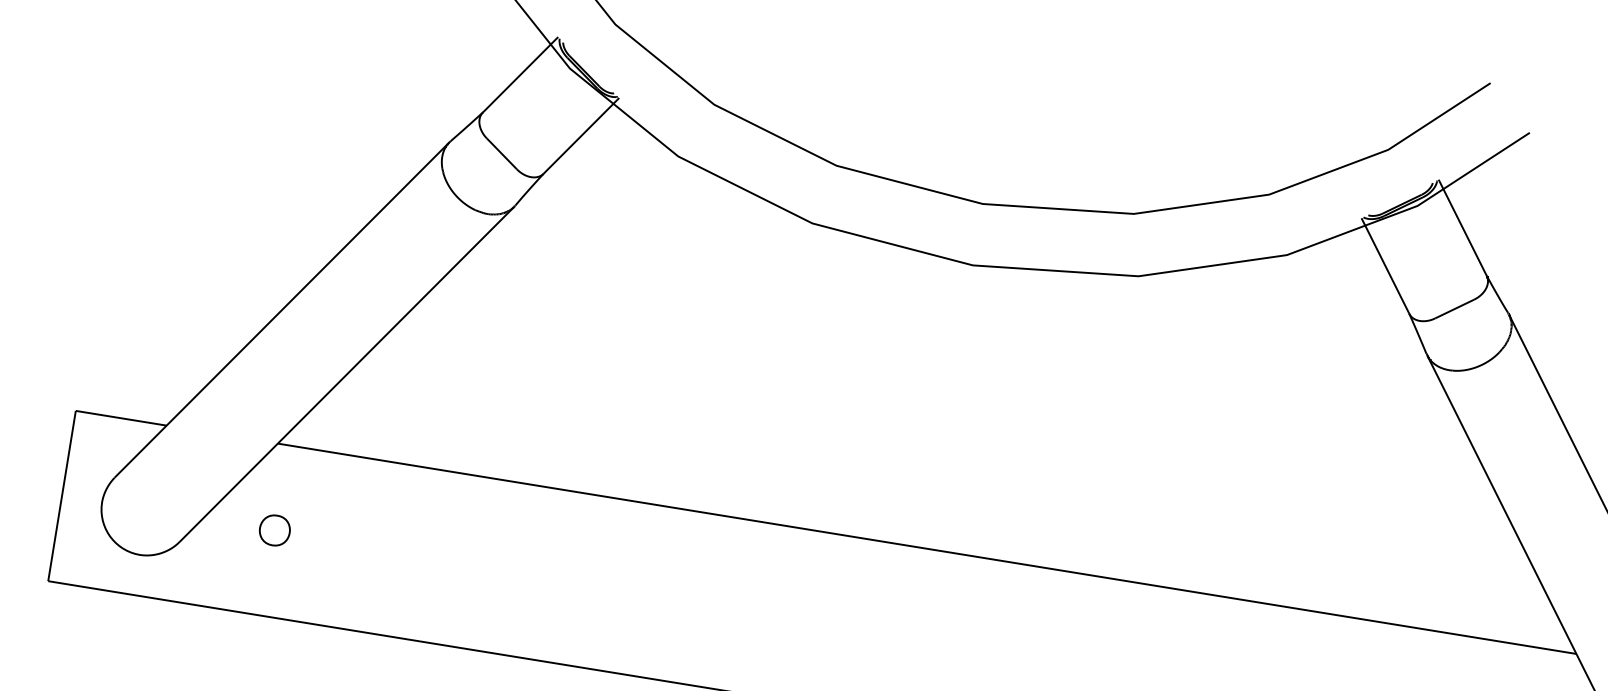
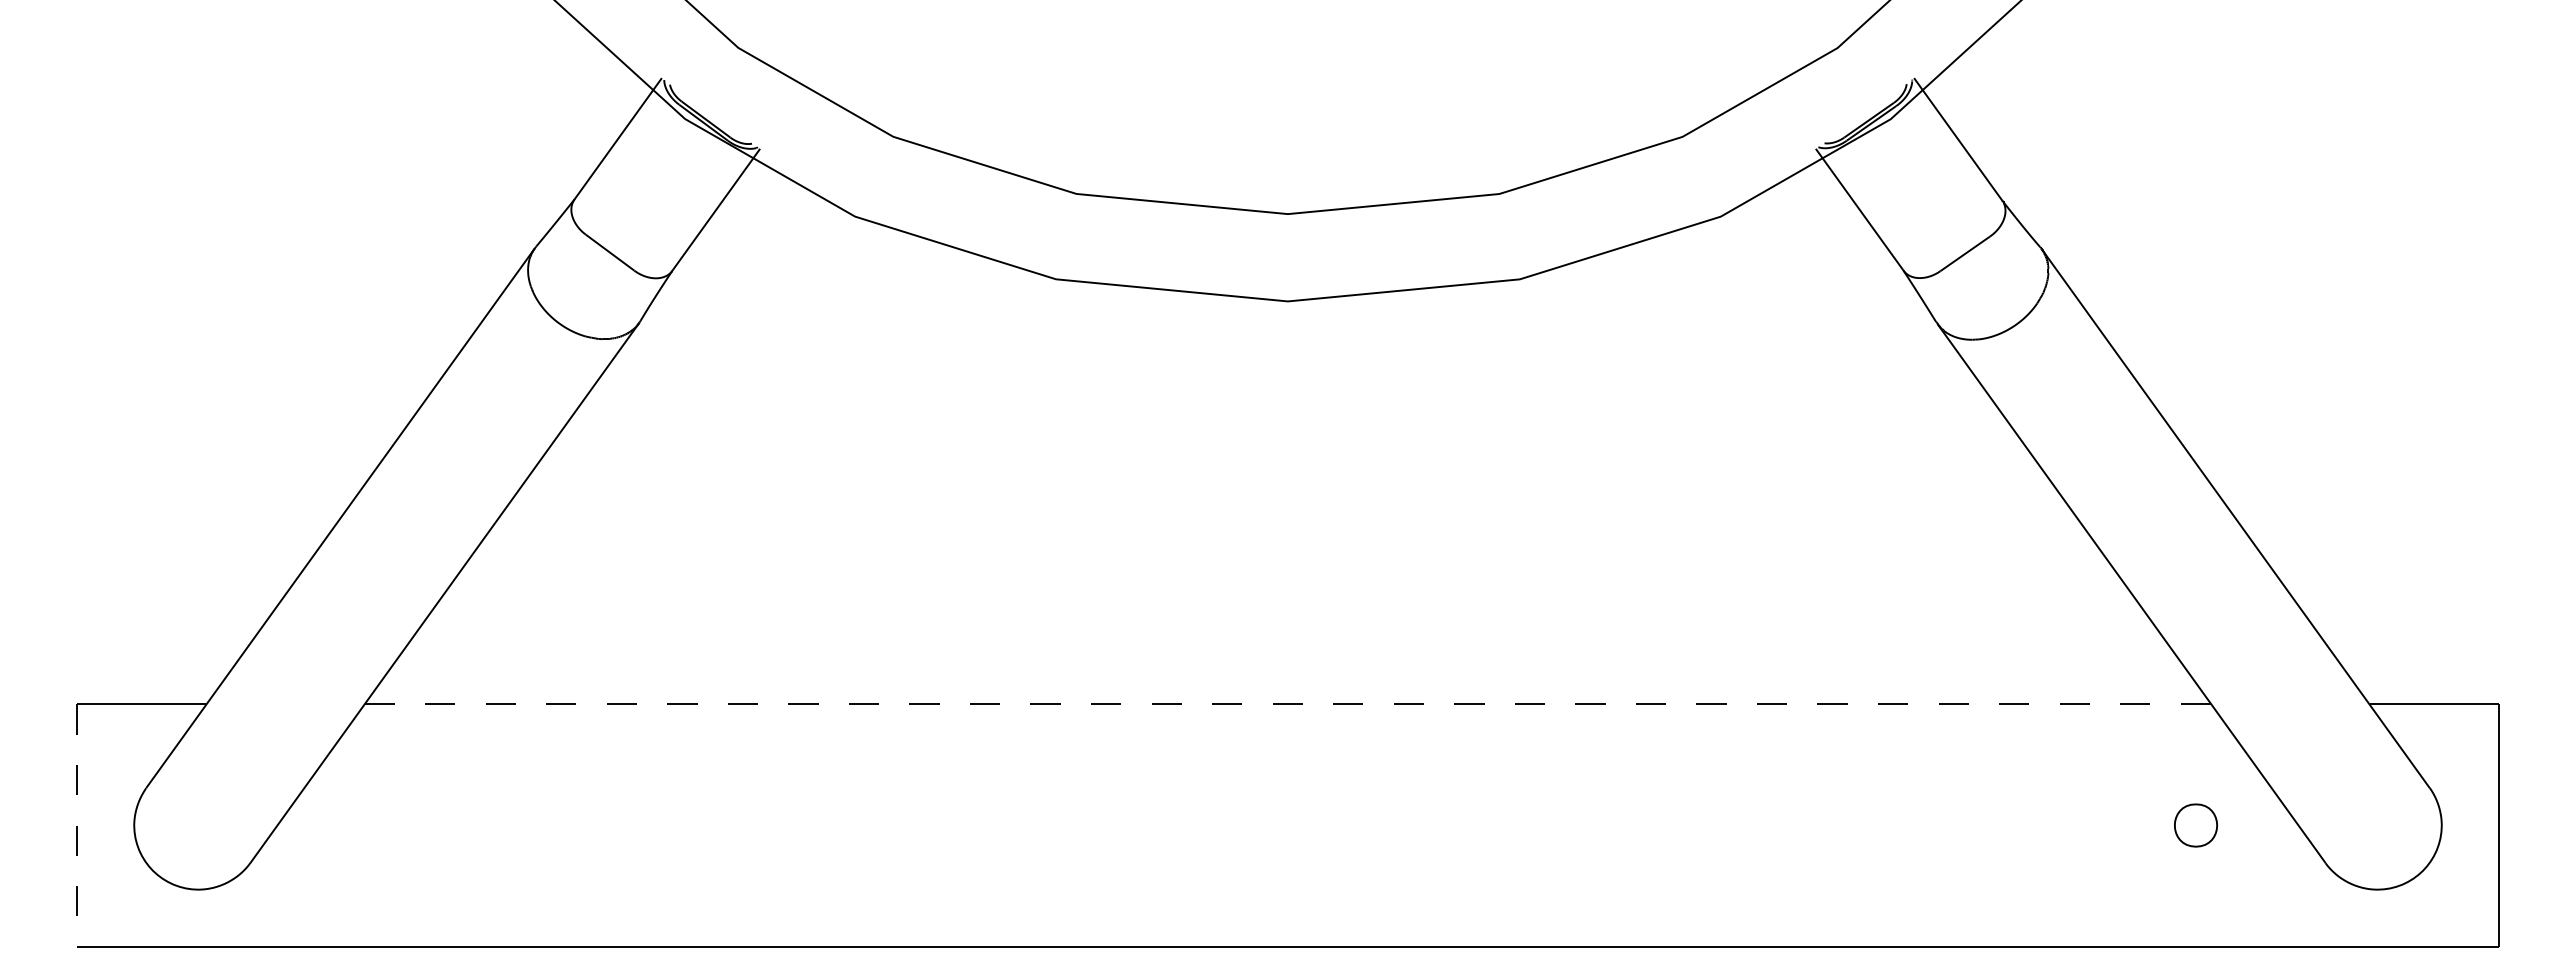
line: (62, 496) -> (77, 826), solid -> dashed
part: (274, 530) -> (379, 825), removed
line: (927, 548) -> (1288, 704), solid -> dashed

